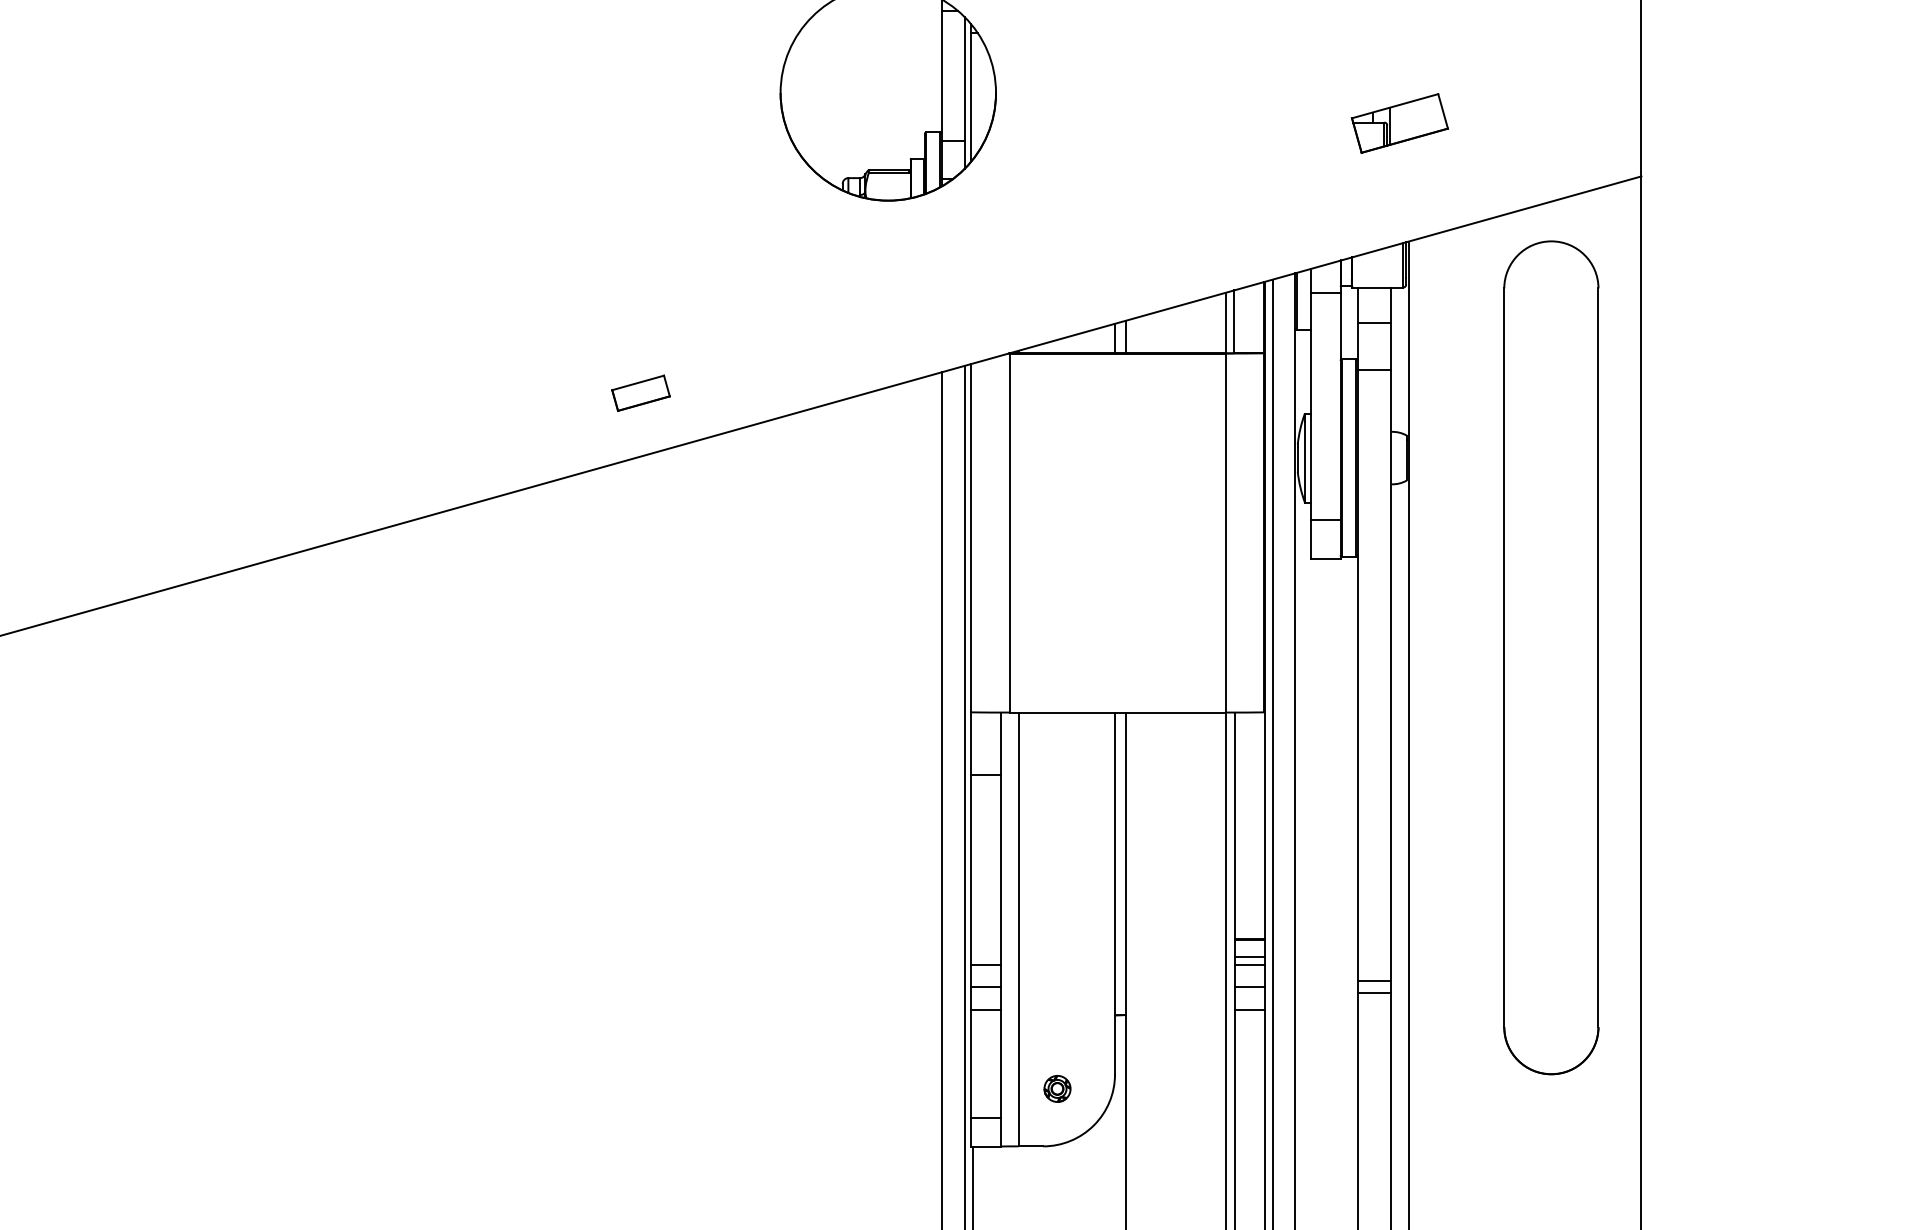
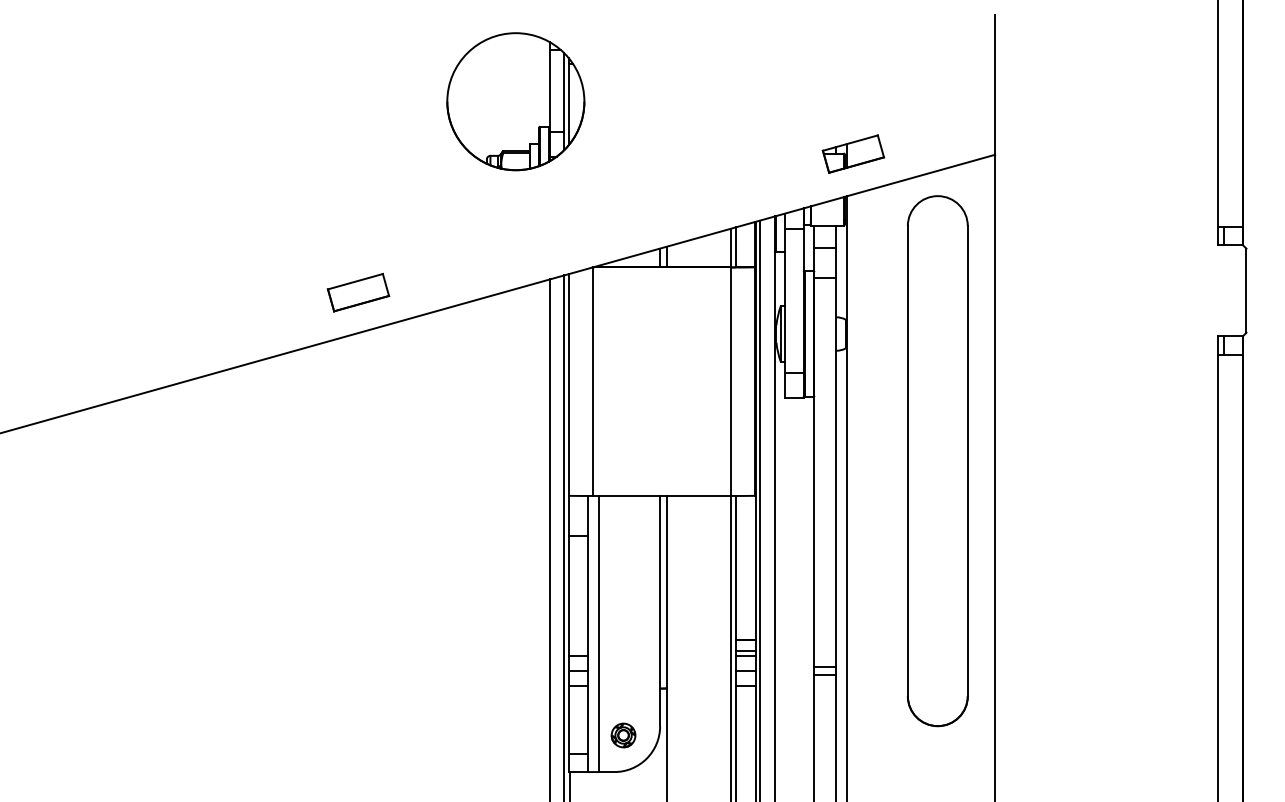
part: (1400, 122) -> (853, 153), moved
part: (641, 392) -> (358, 292), size x1.67
part: (1057, 1088) -> (623, 735), size x1.43

